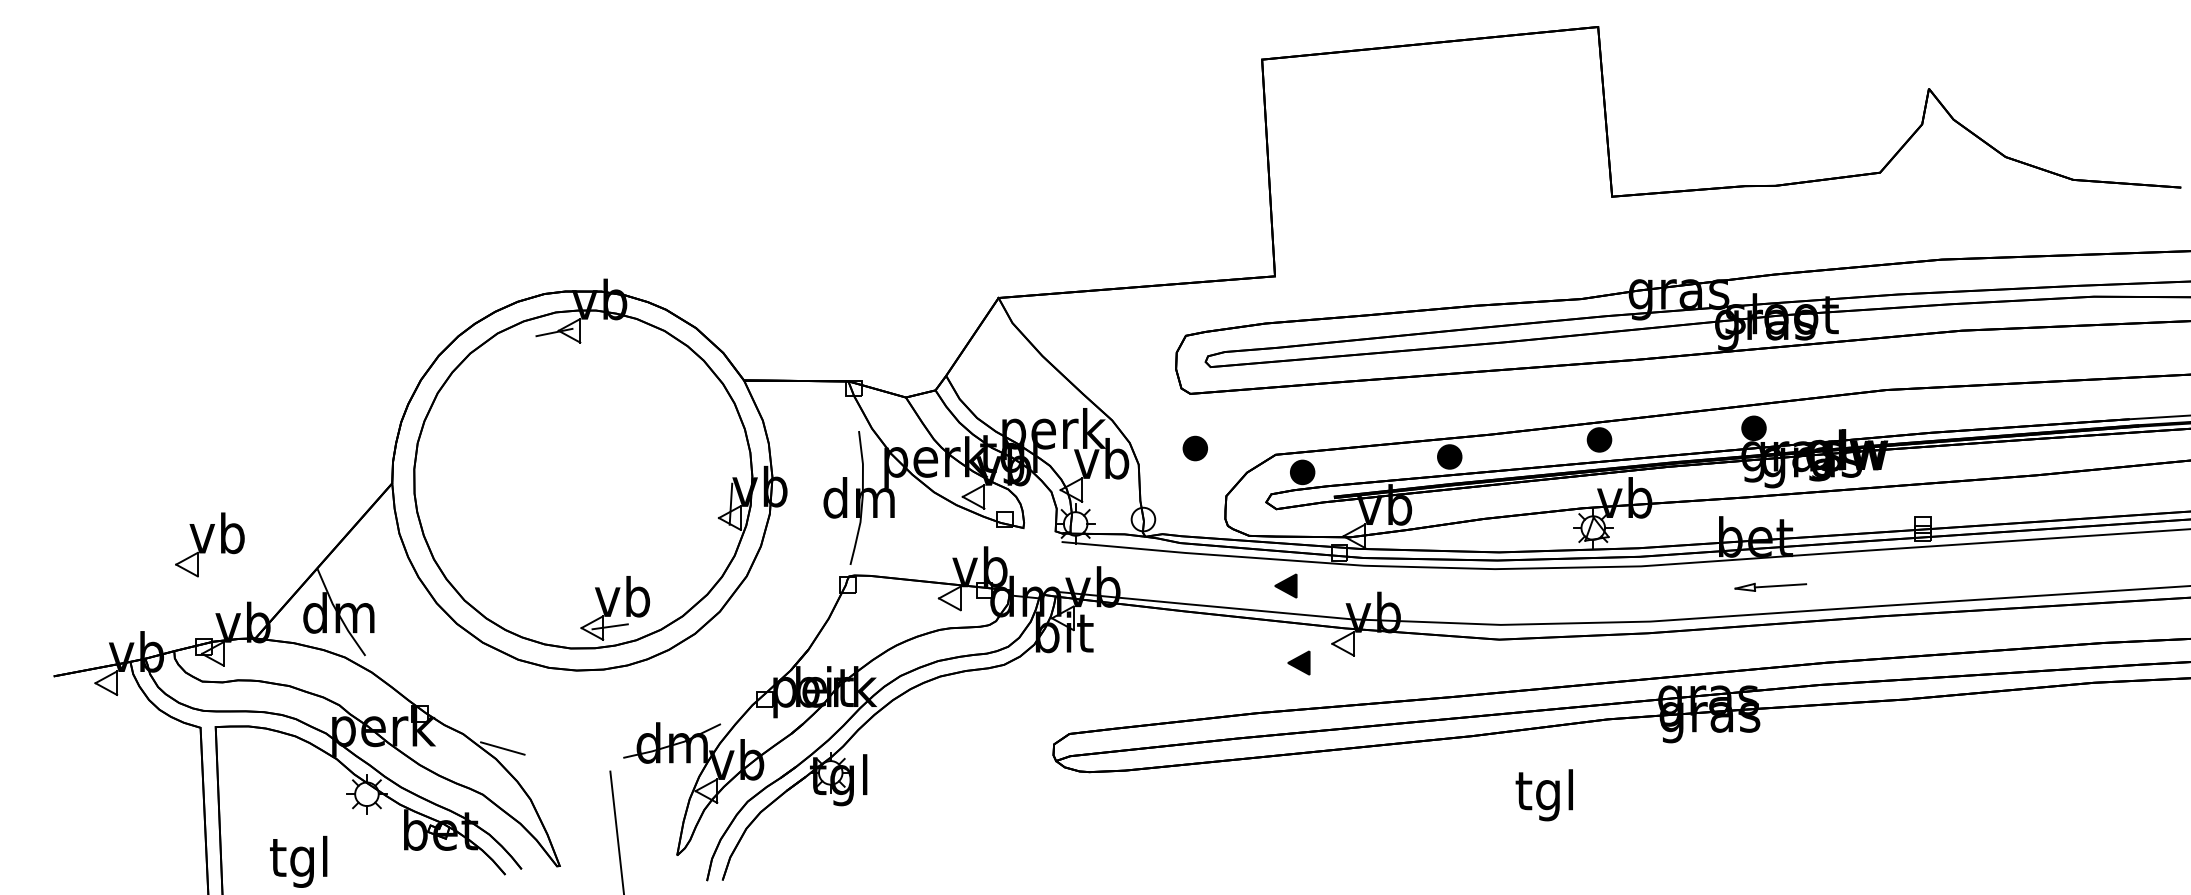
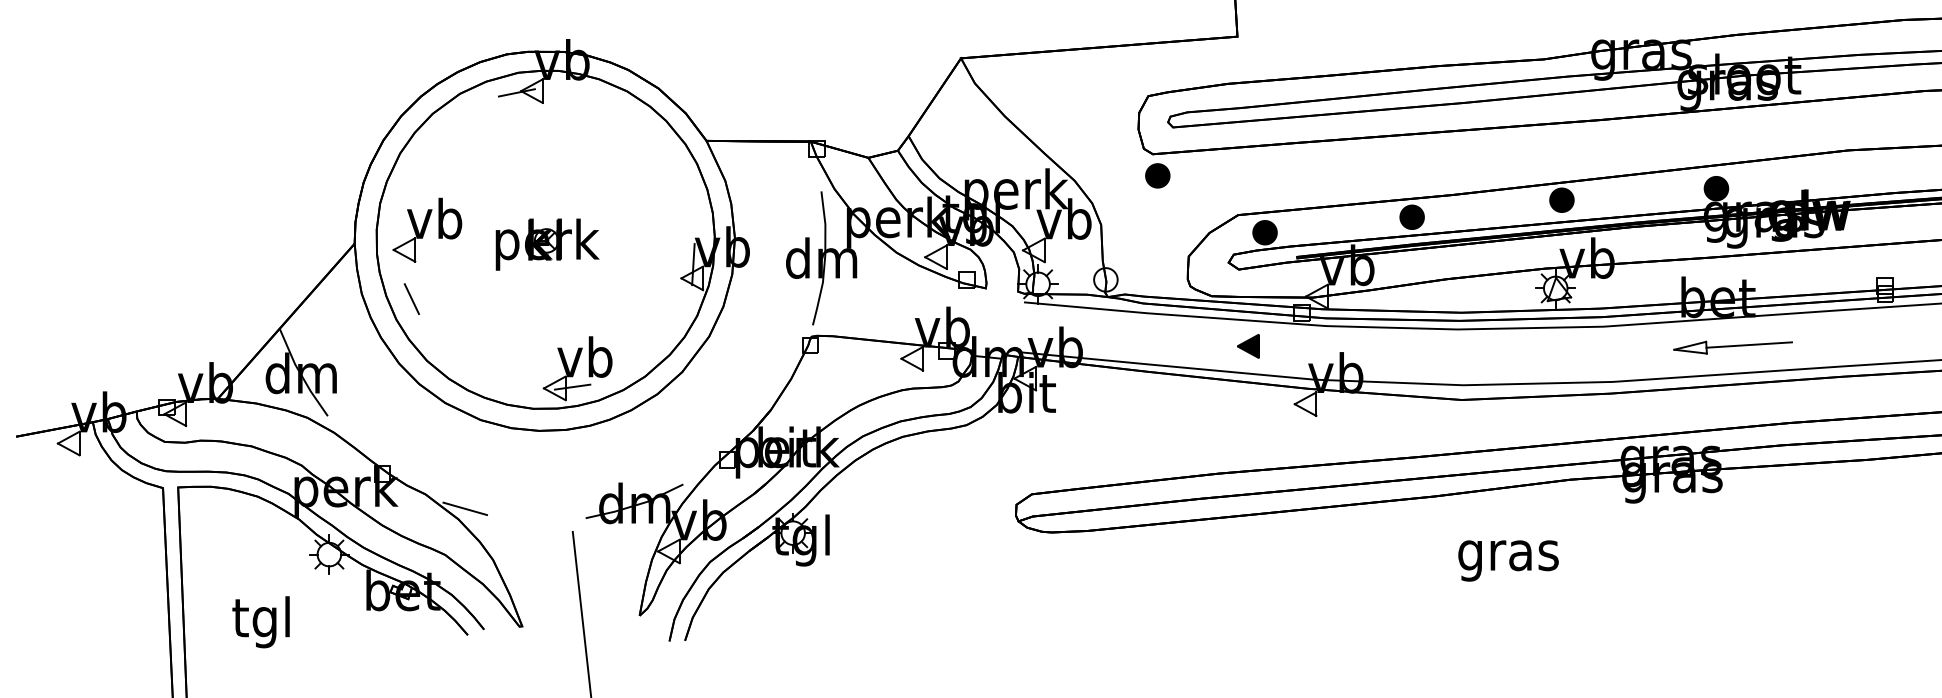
part: (1194, 448) -> (1156, 175), moved
part: (584, 484) -> (546, 244), added
line: (449, 538) -> (411, 298), added
part: (209, 544) -> (426, 229), moved
part: (1770, 587) -> (1732, 347), size x1.67
part: (1298, 662) -> (1260, 422), removed
text: (1545, 795) -> (1507, 555), tgl -> gras

